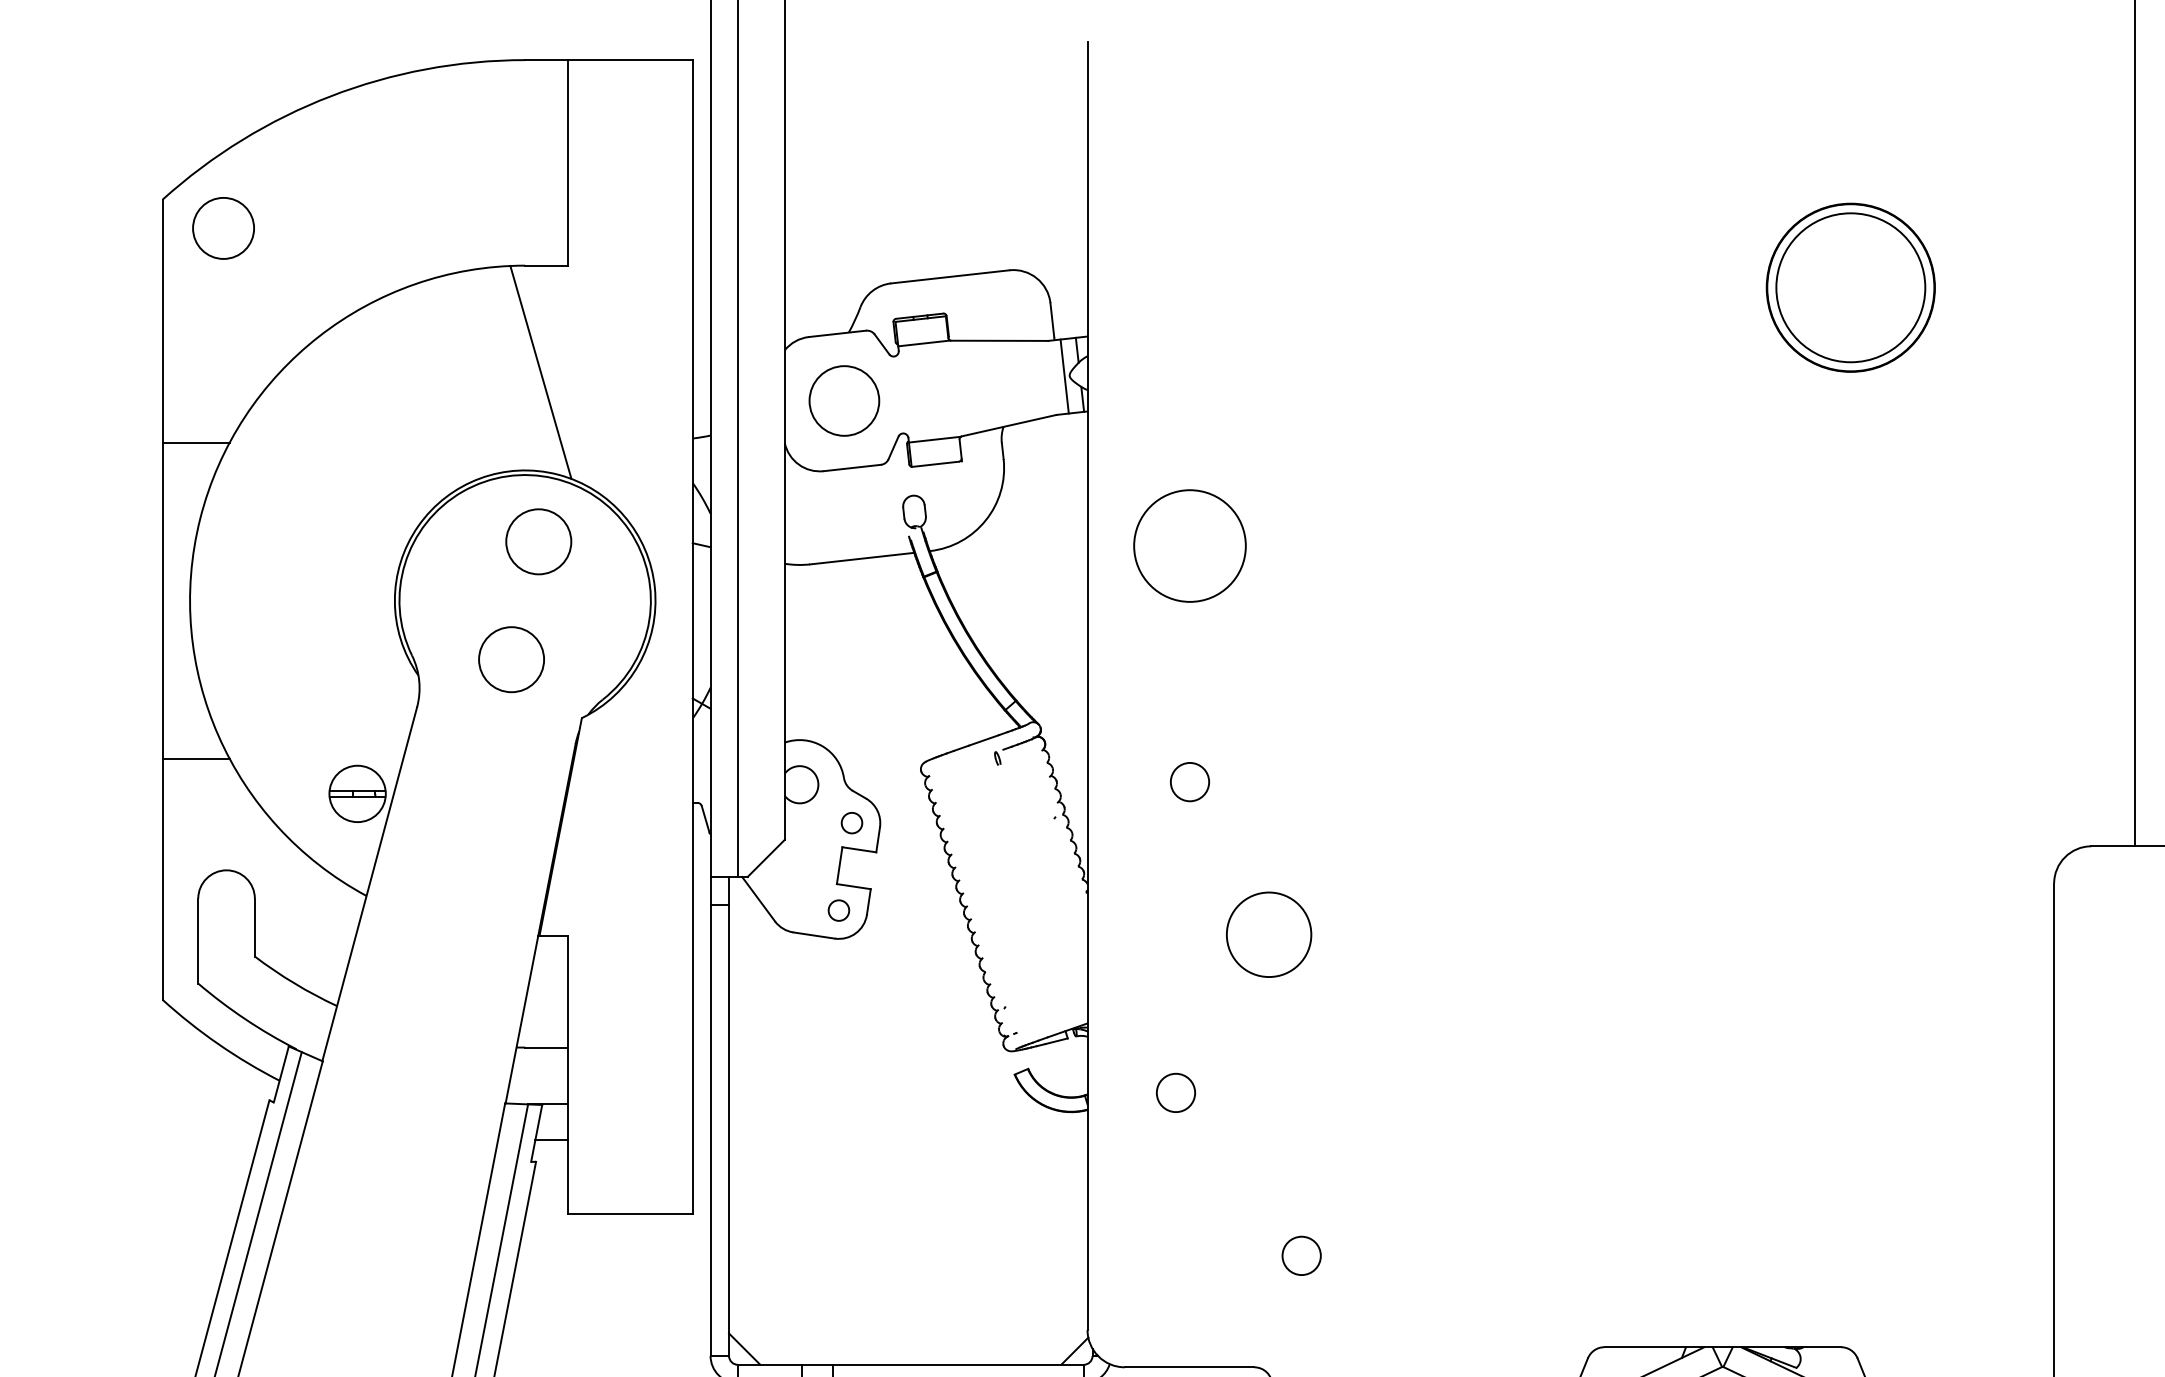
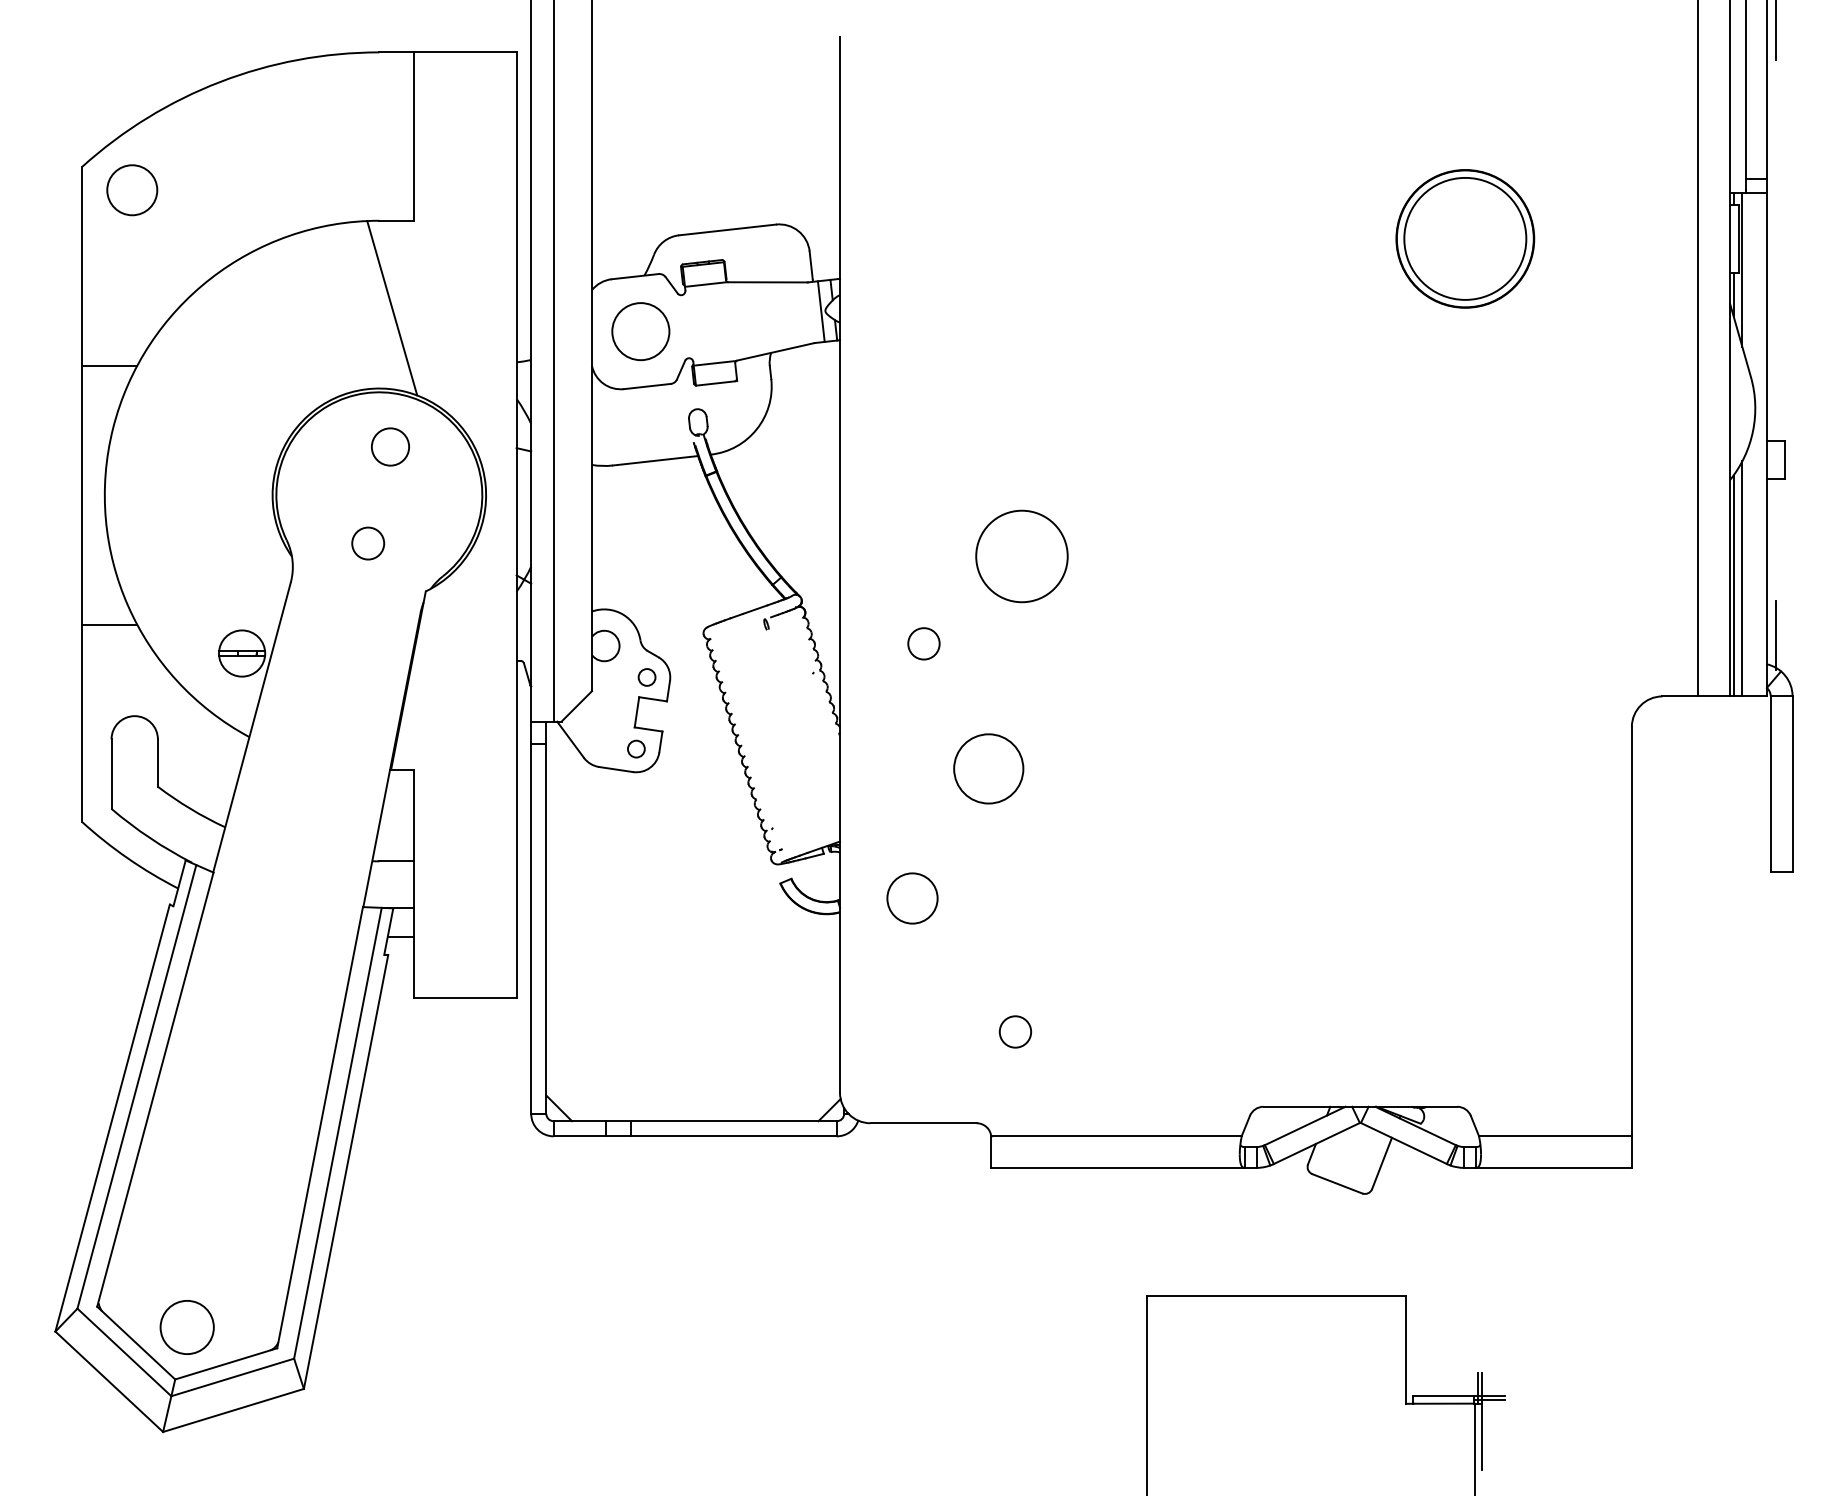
circle: (538, 541) -> (390, 446), size x0.7
circle: (1189, 546) -> (1021, 556), moved
circle: (510, 659) -> (367, 543), size x0.6
circle: (1175, 1092) -> (912, 898), size x1.6

